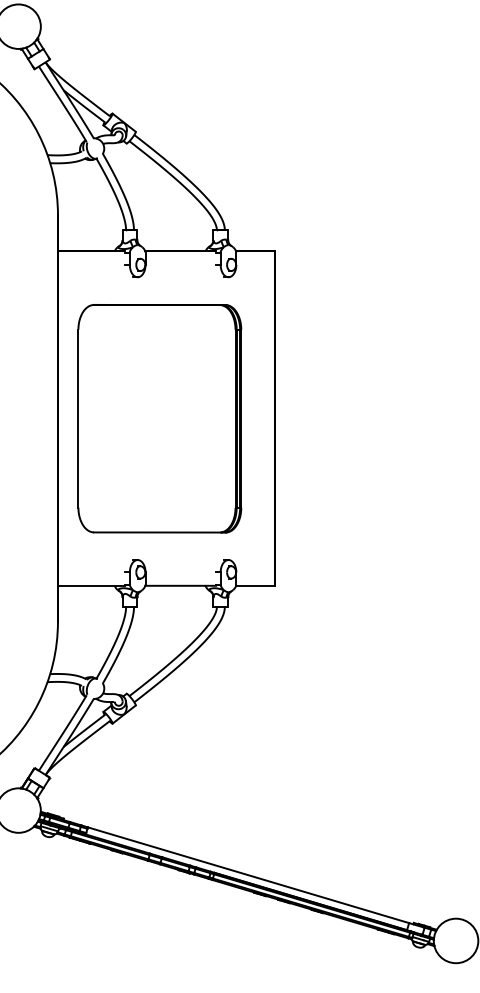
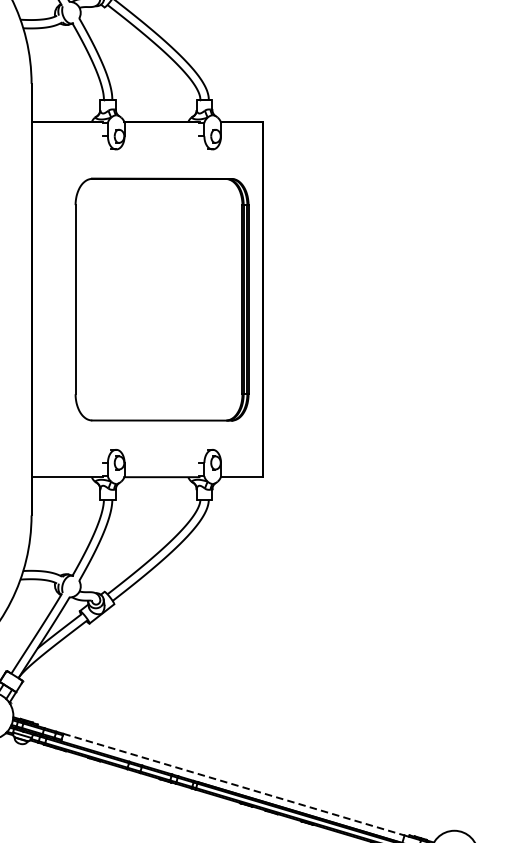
part: (159, 418) -> (161, 299), moved
line: (248, 875) -> (233, 784), solid -> dashed

